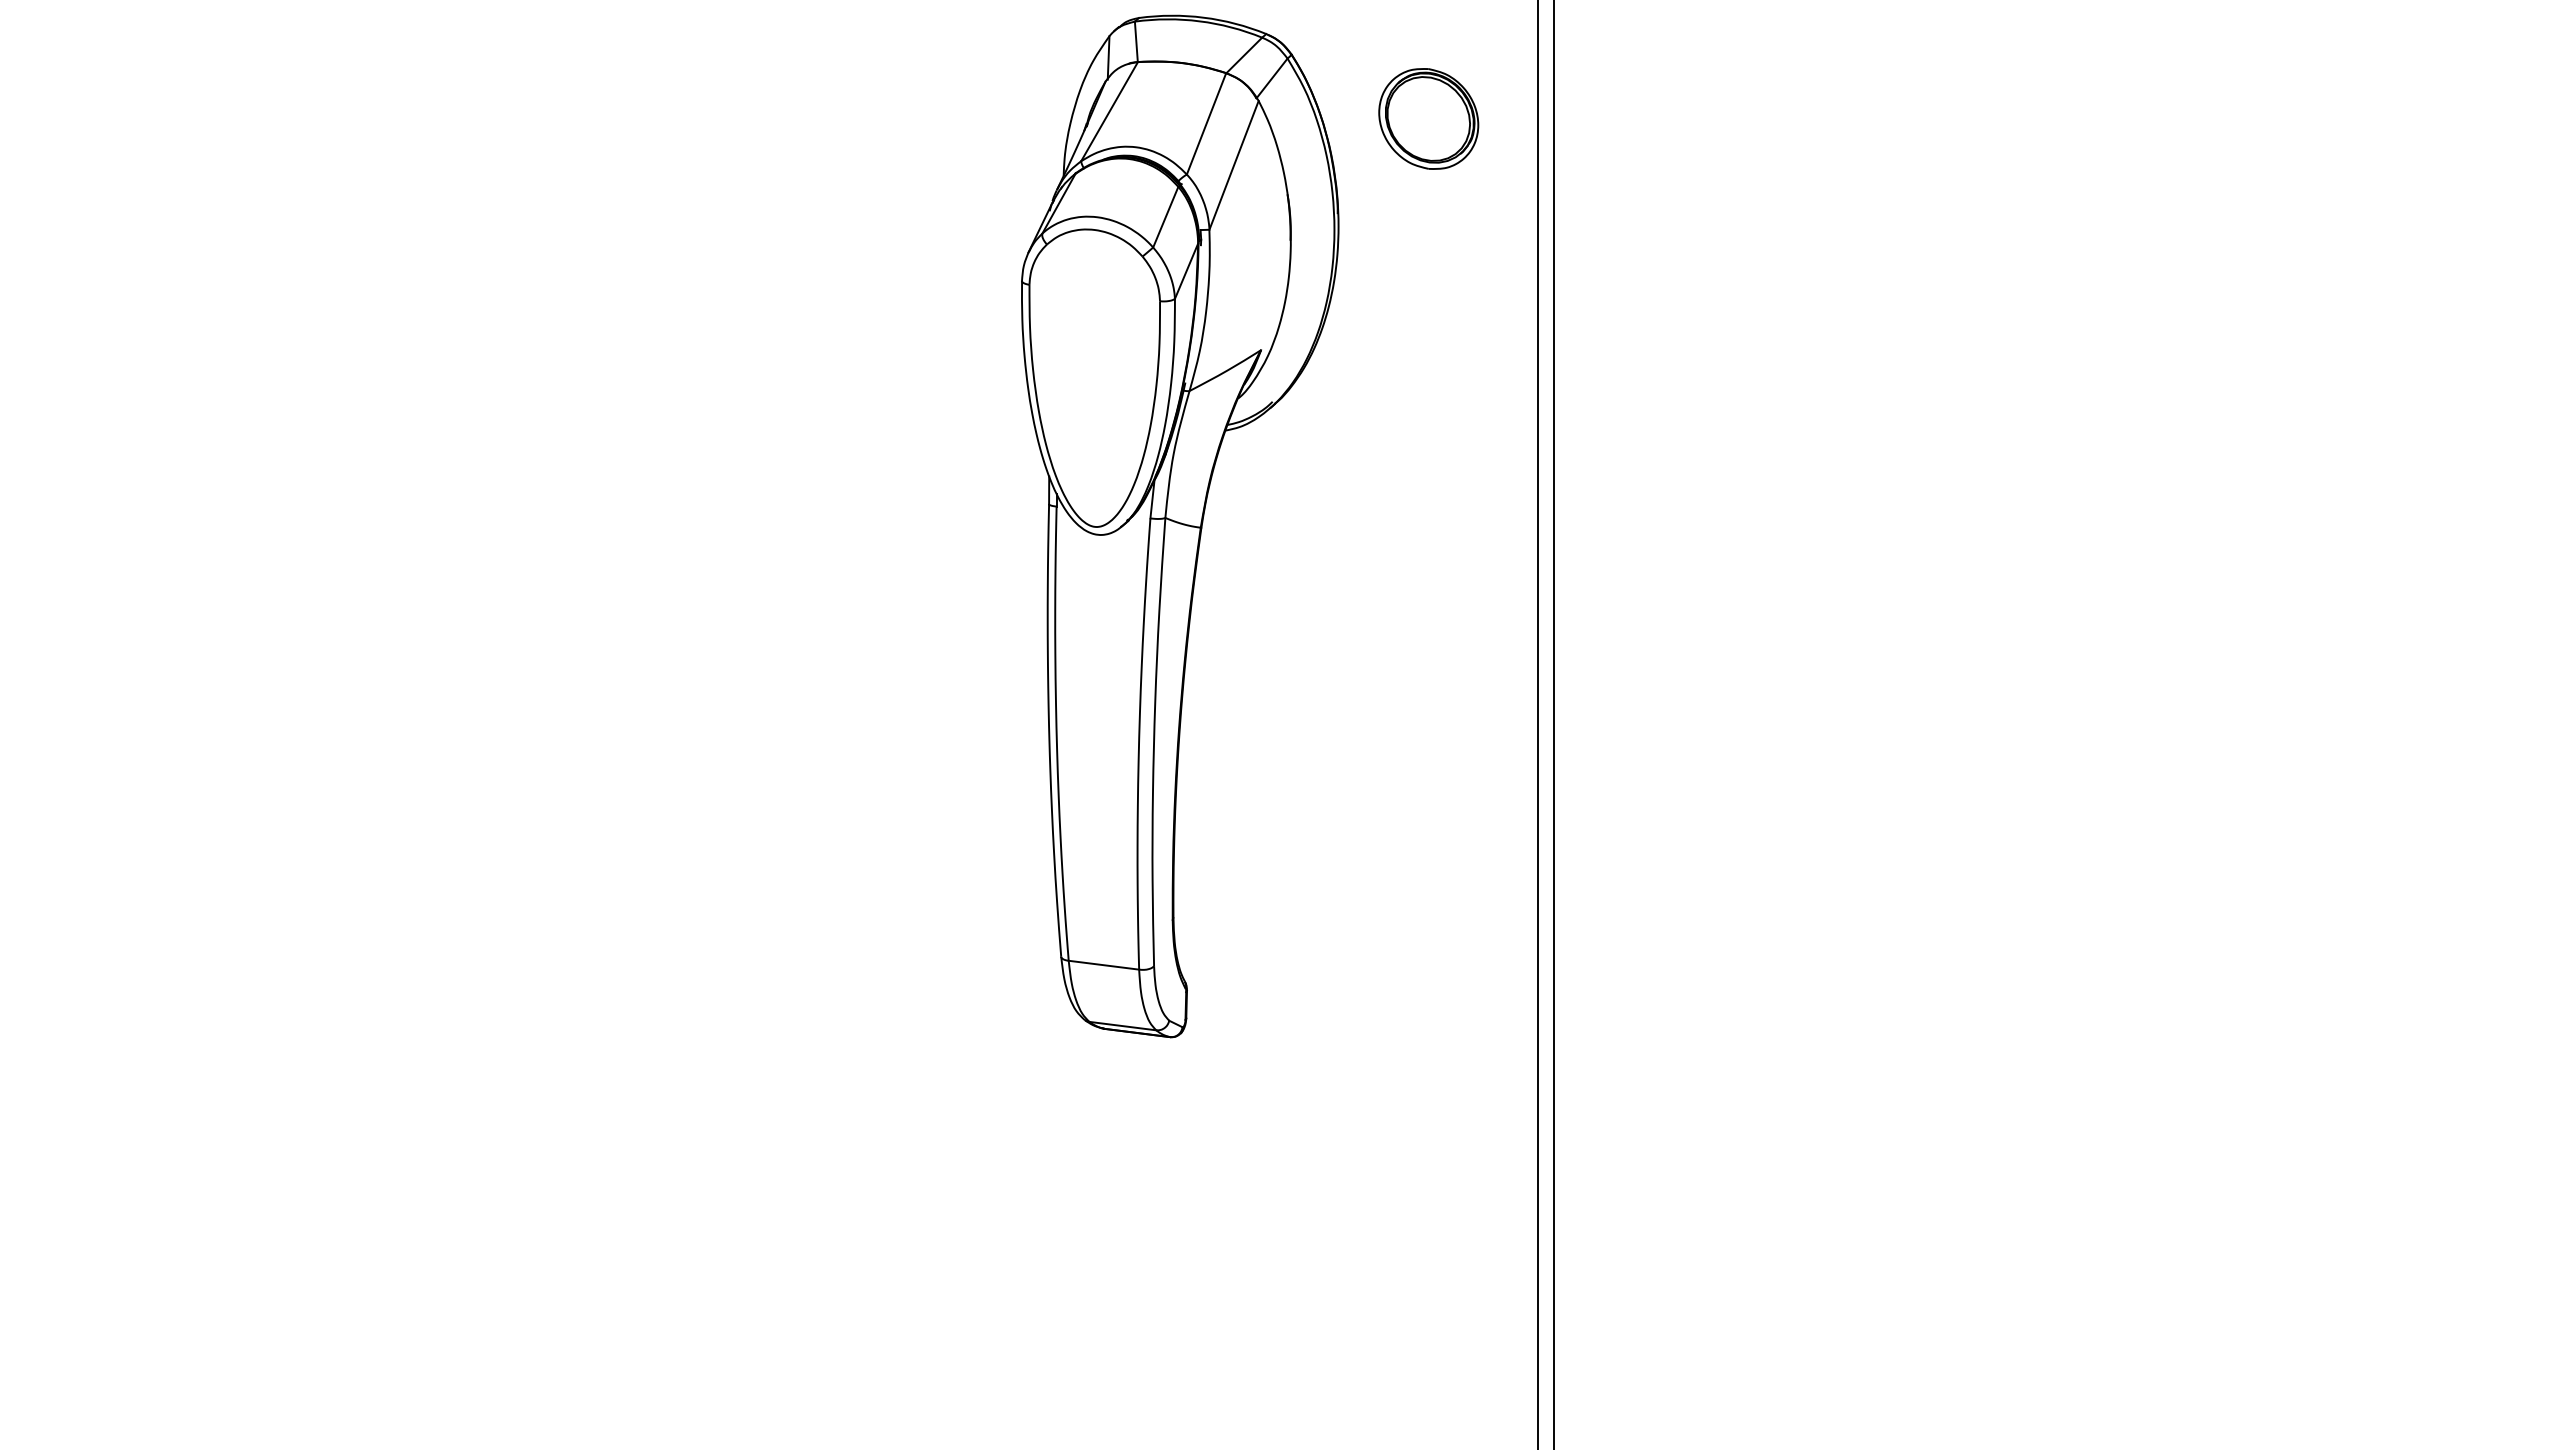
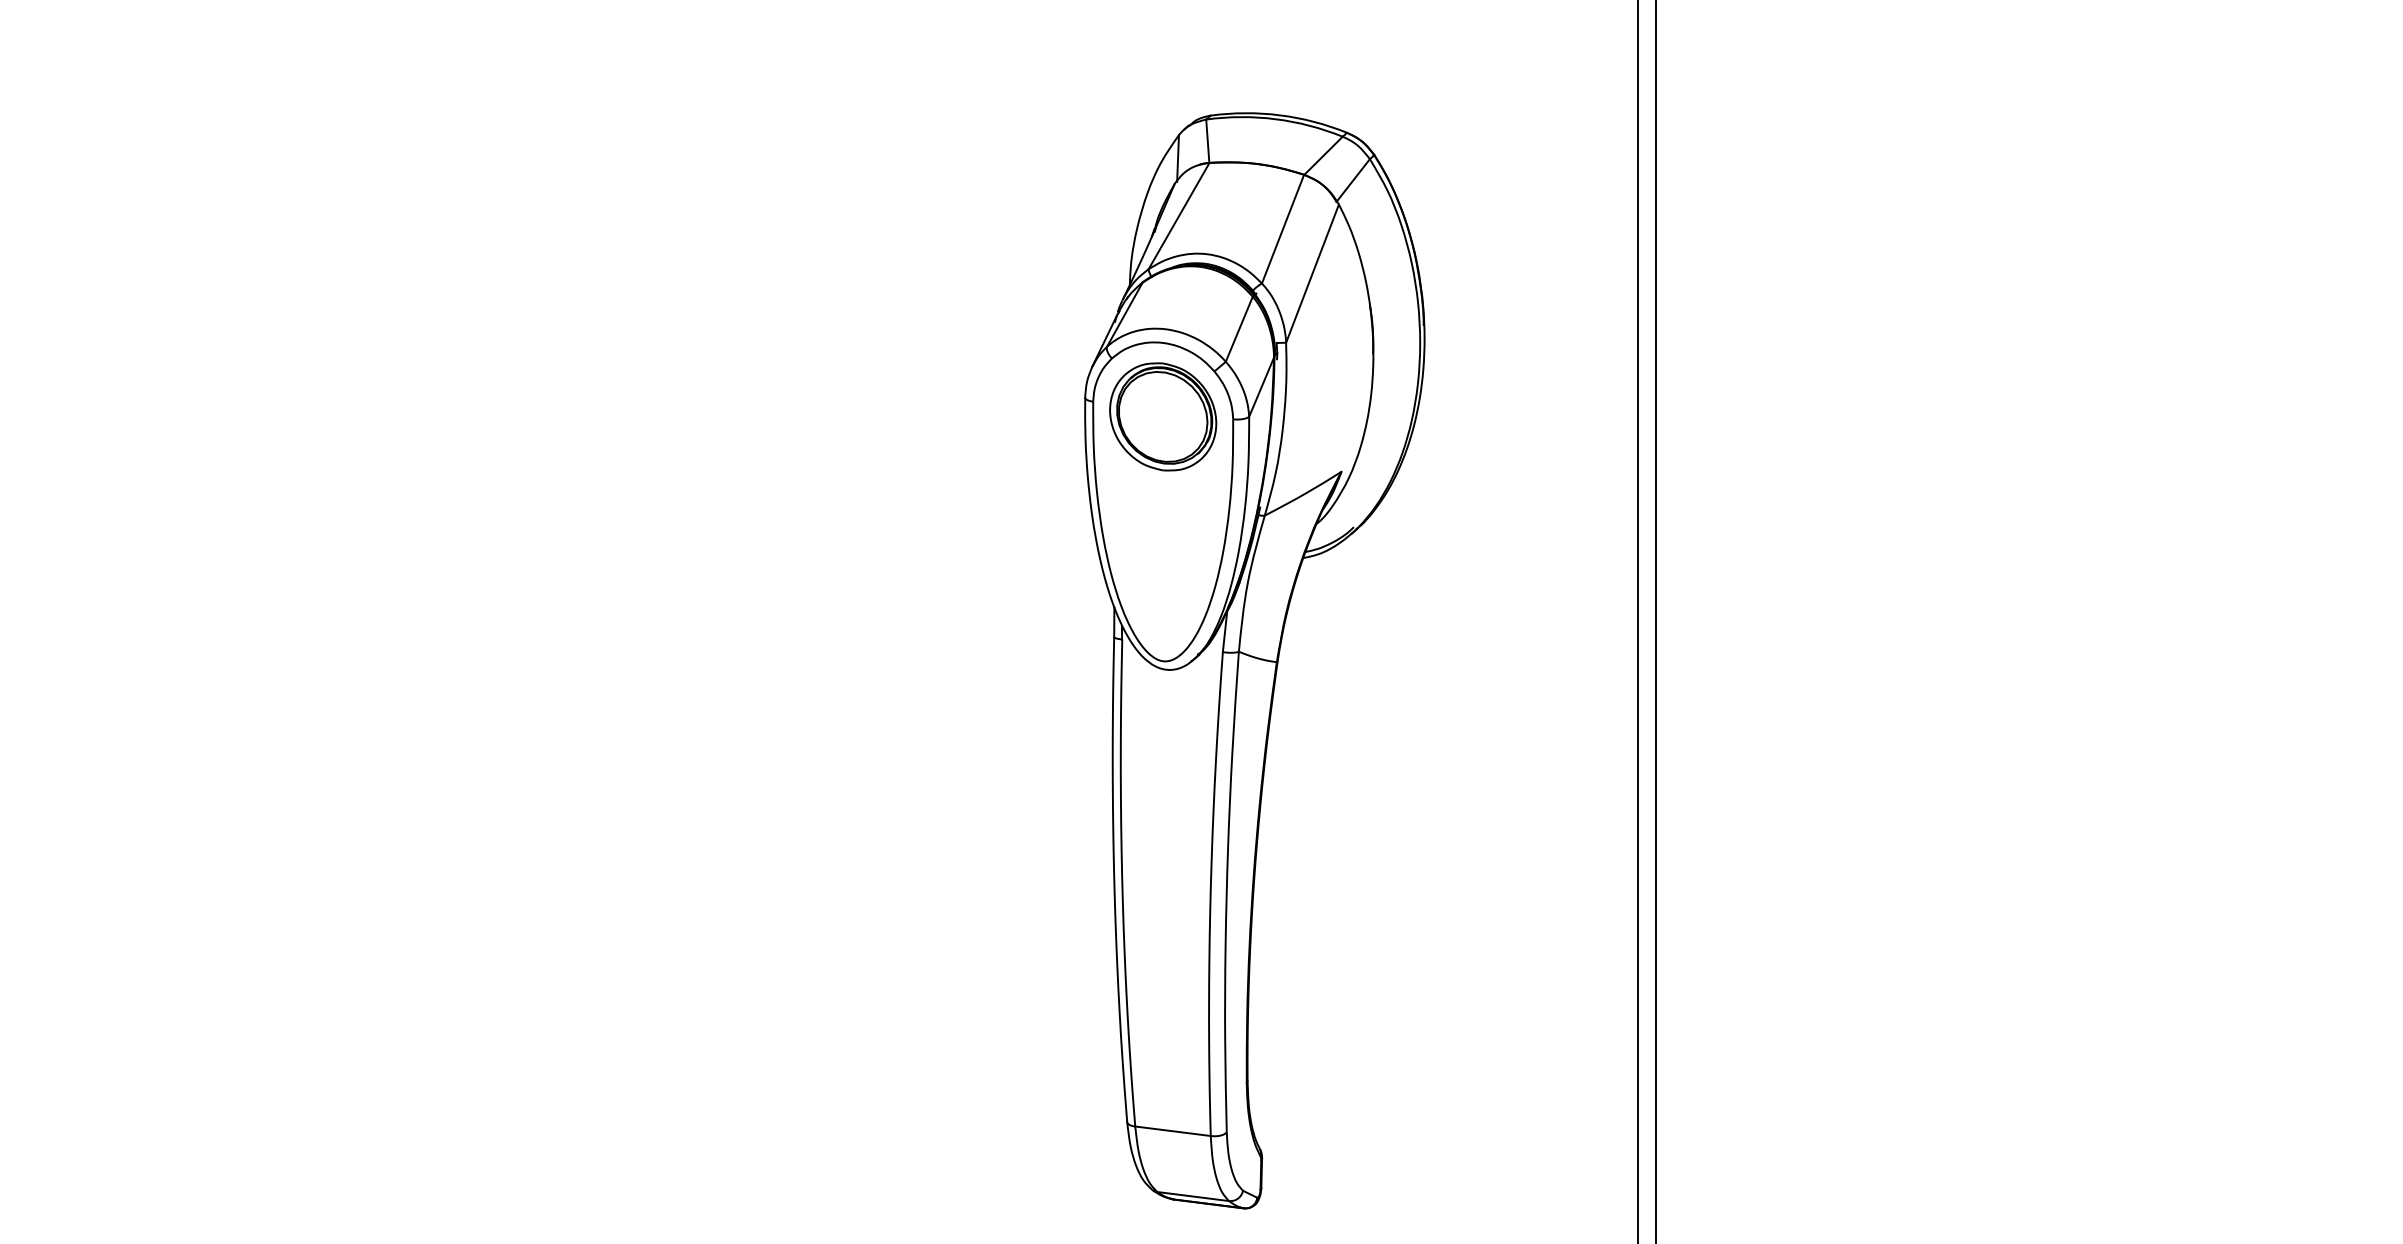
part: (1428, 118) -> (1162, 416), moved

